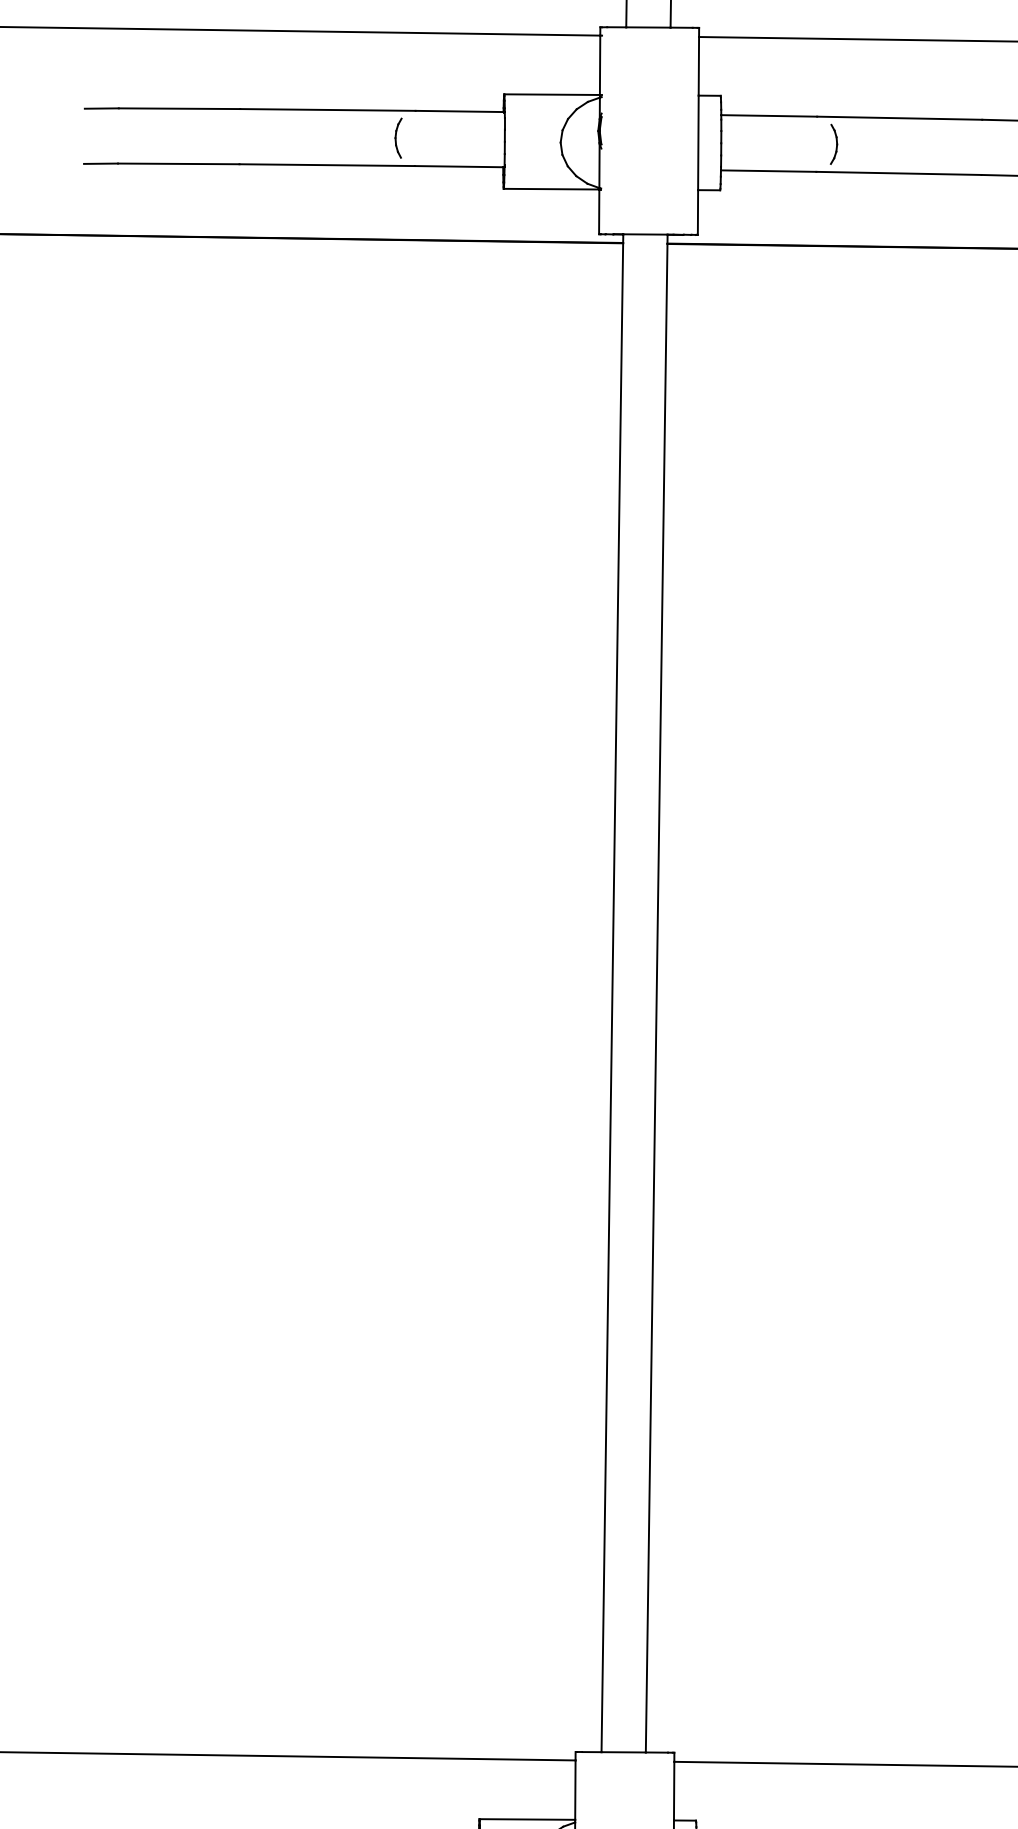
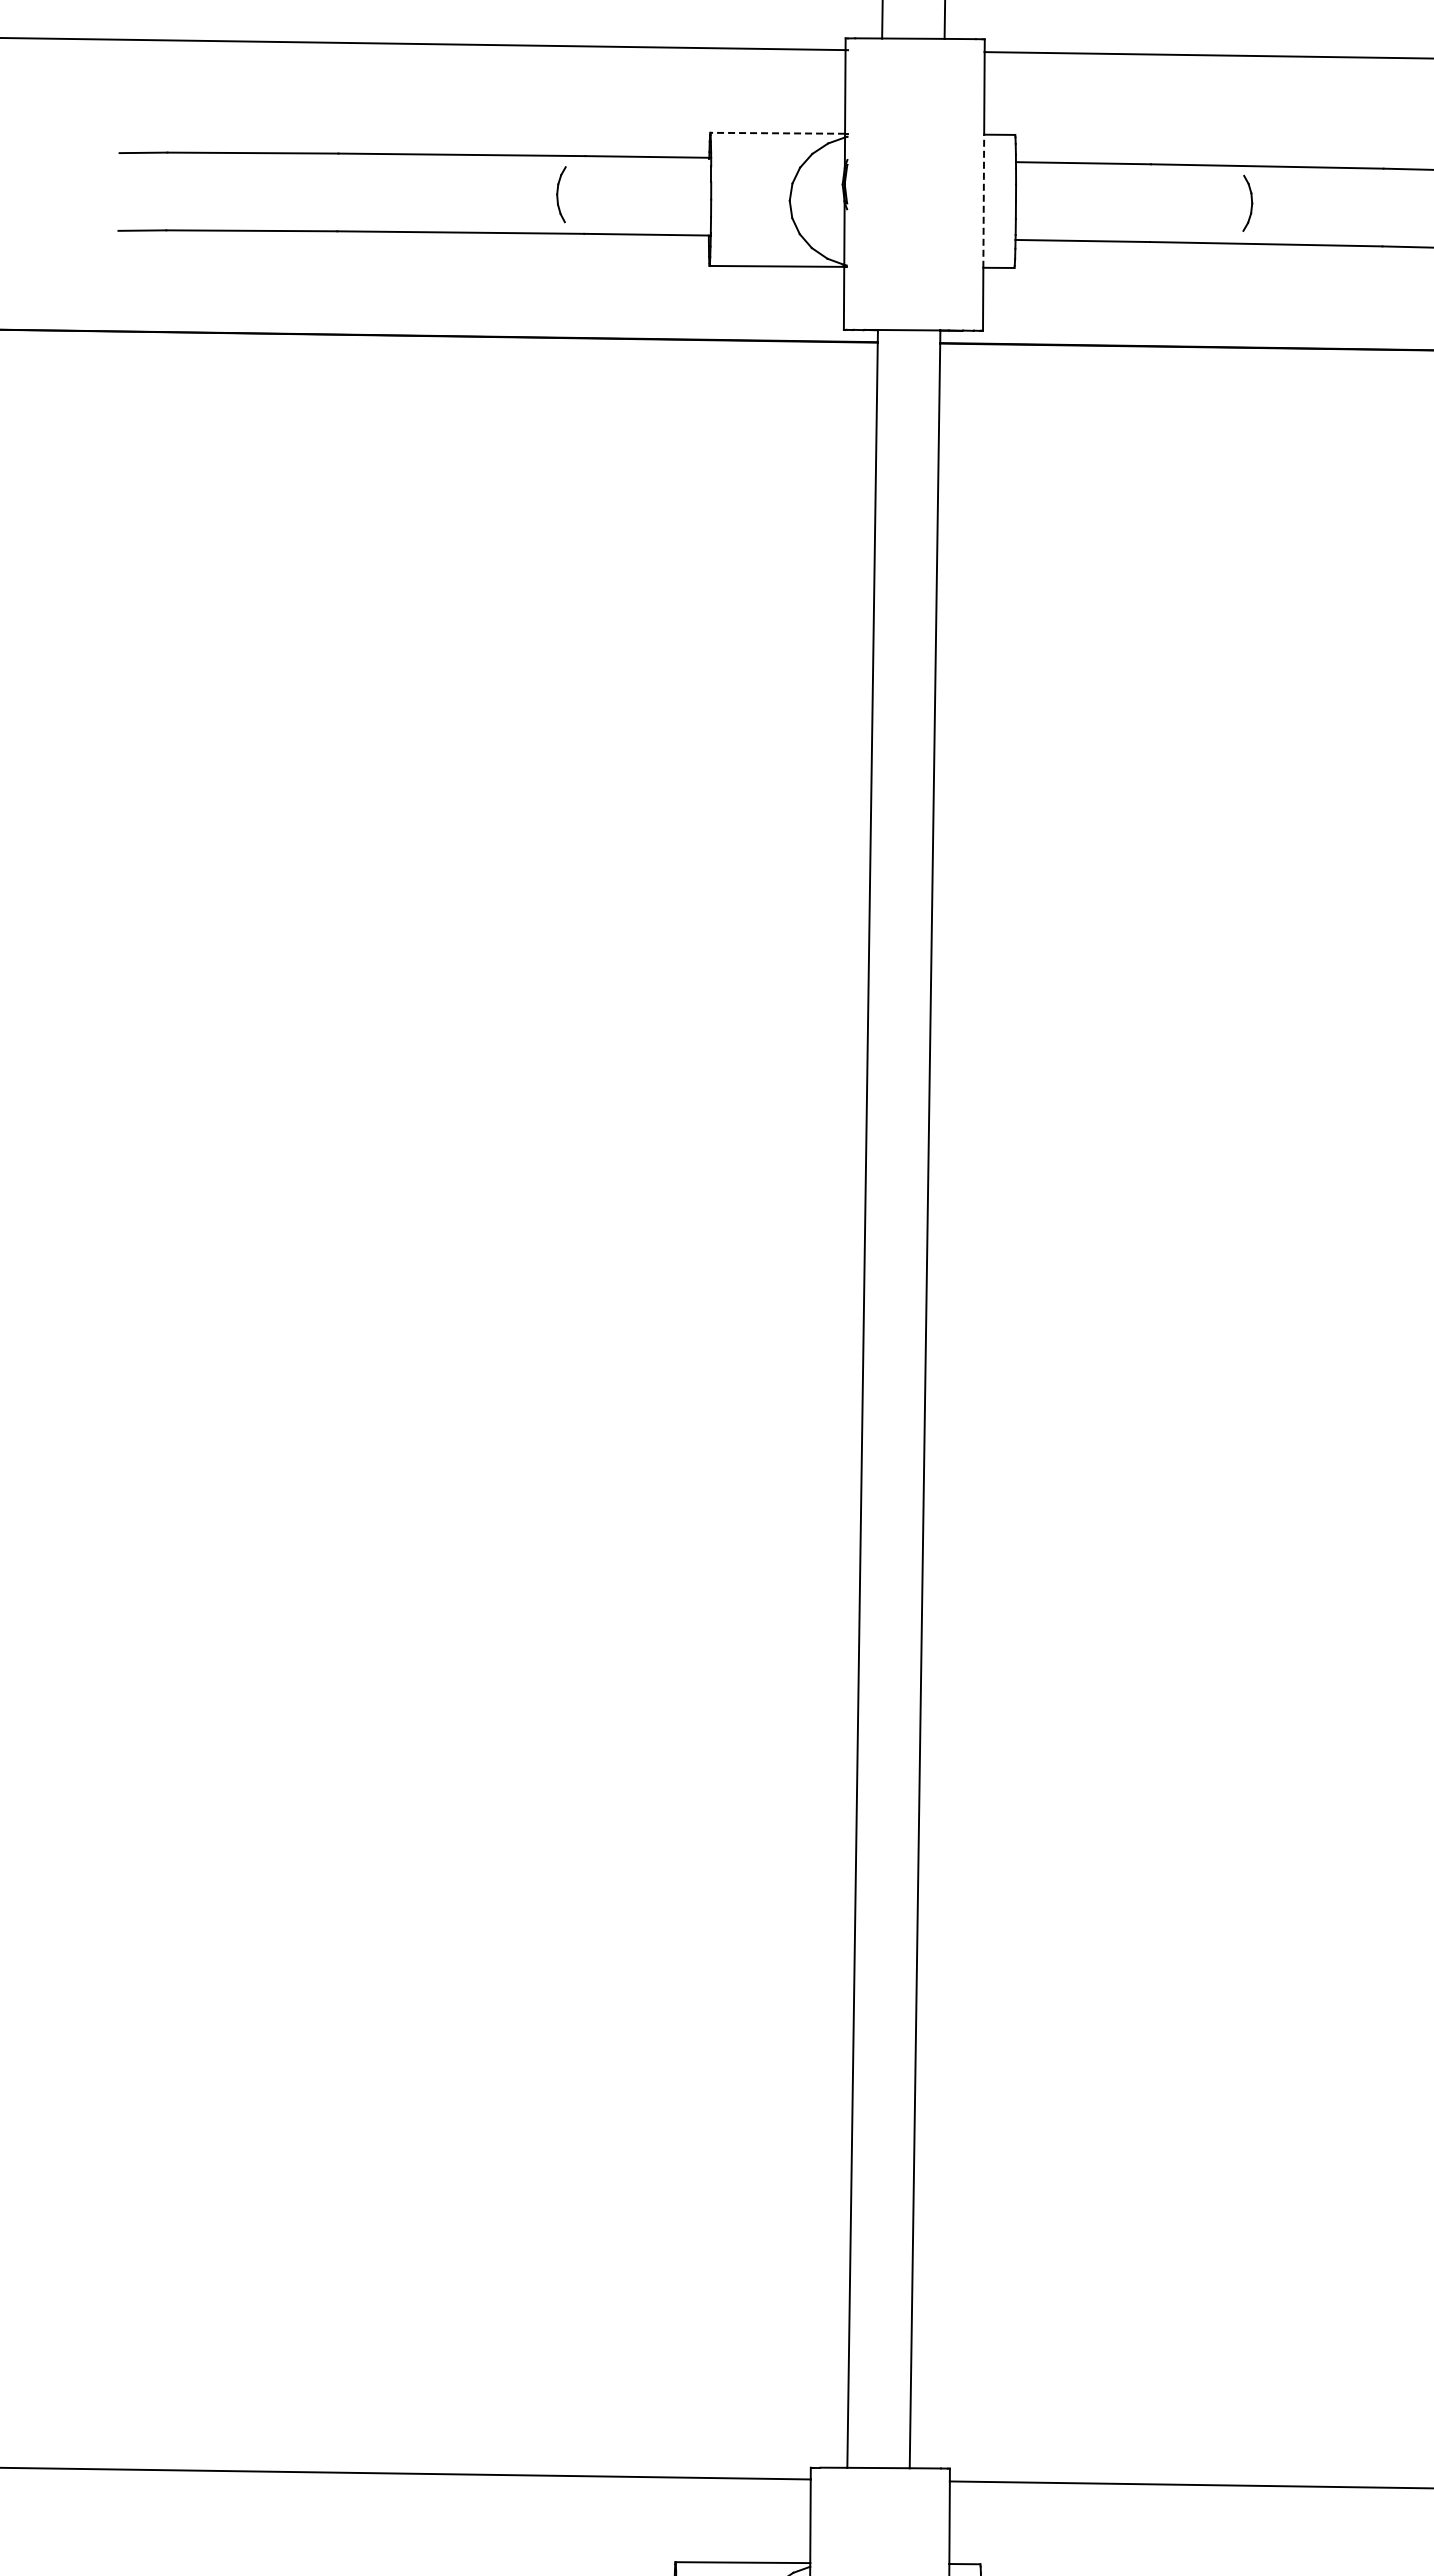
line: (551, 94) -> (777, 133), solid -> dashed
line: (698, 143) -> (983, 201), solid -> dashed
part: (833, 143) -> (1247, 202), moved

